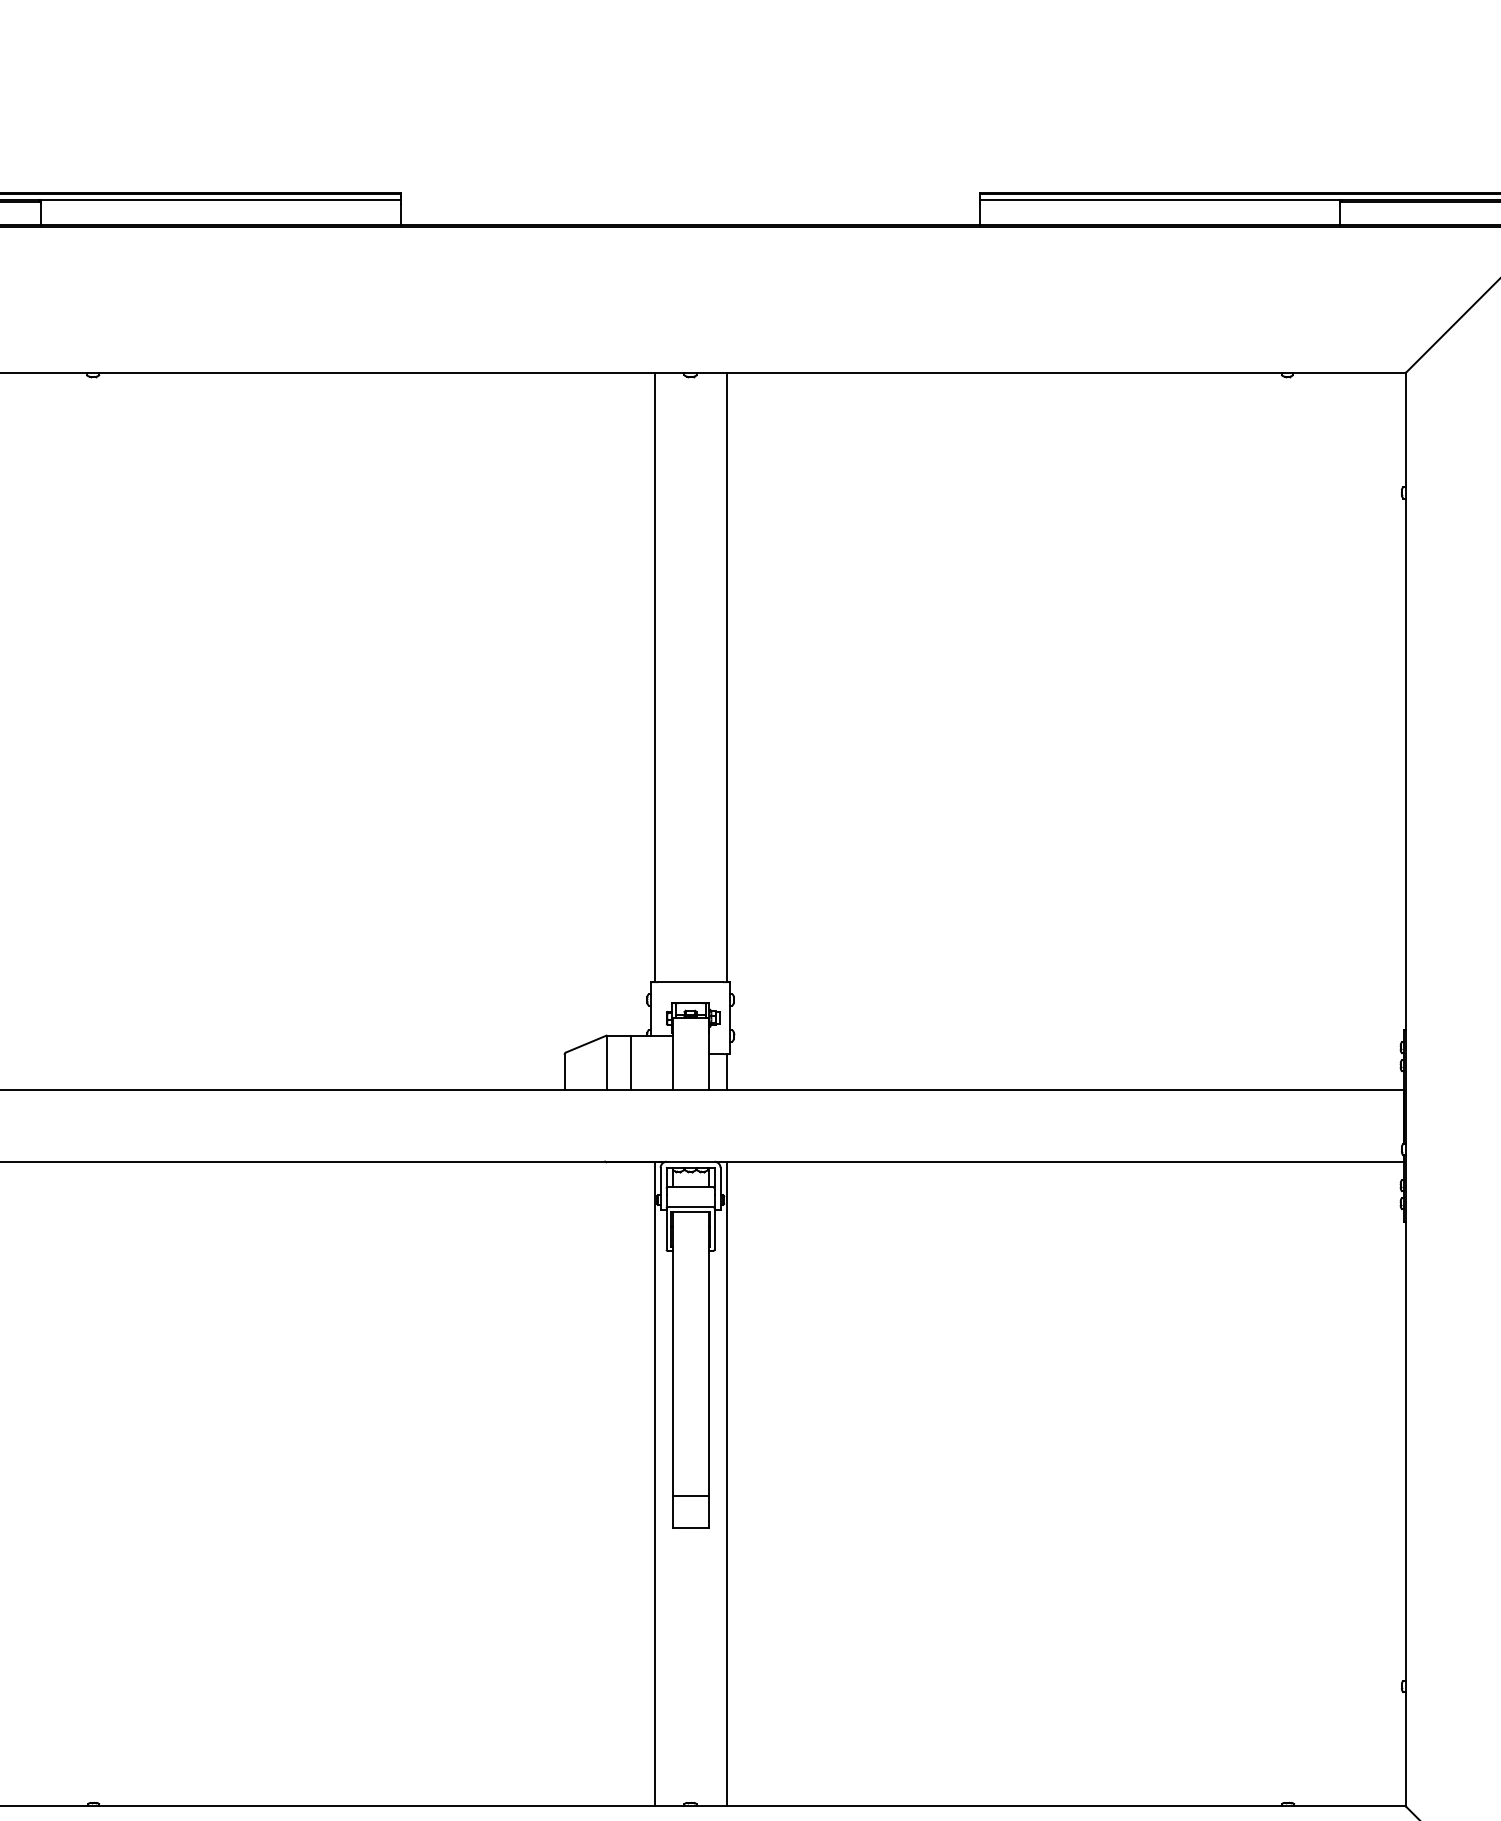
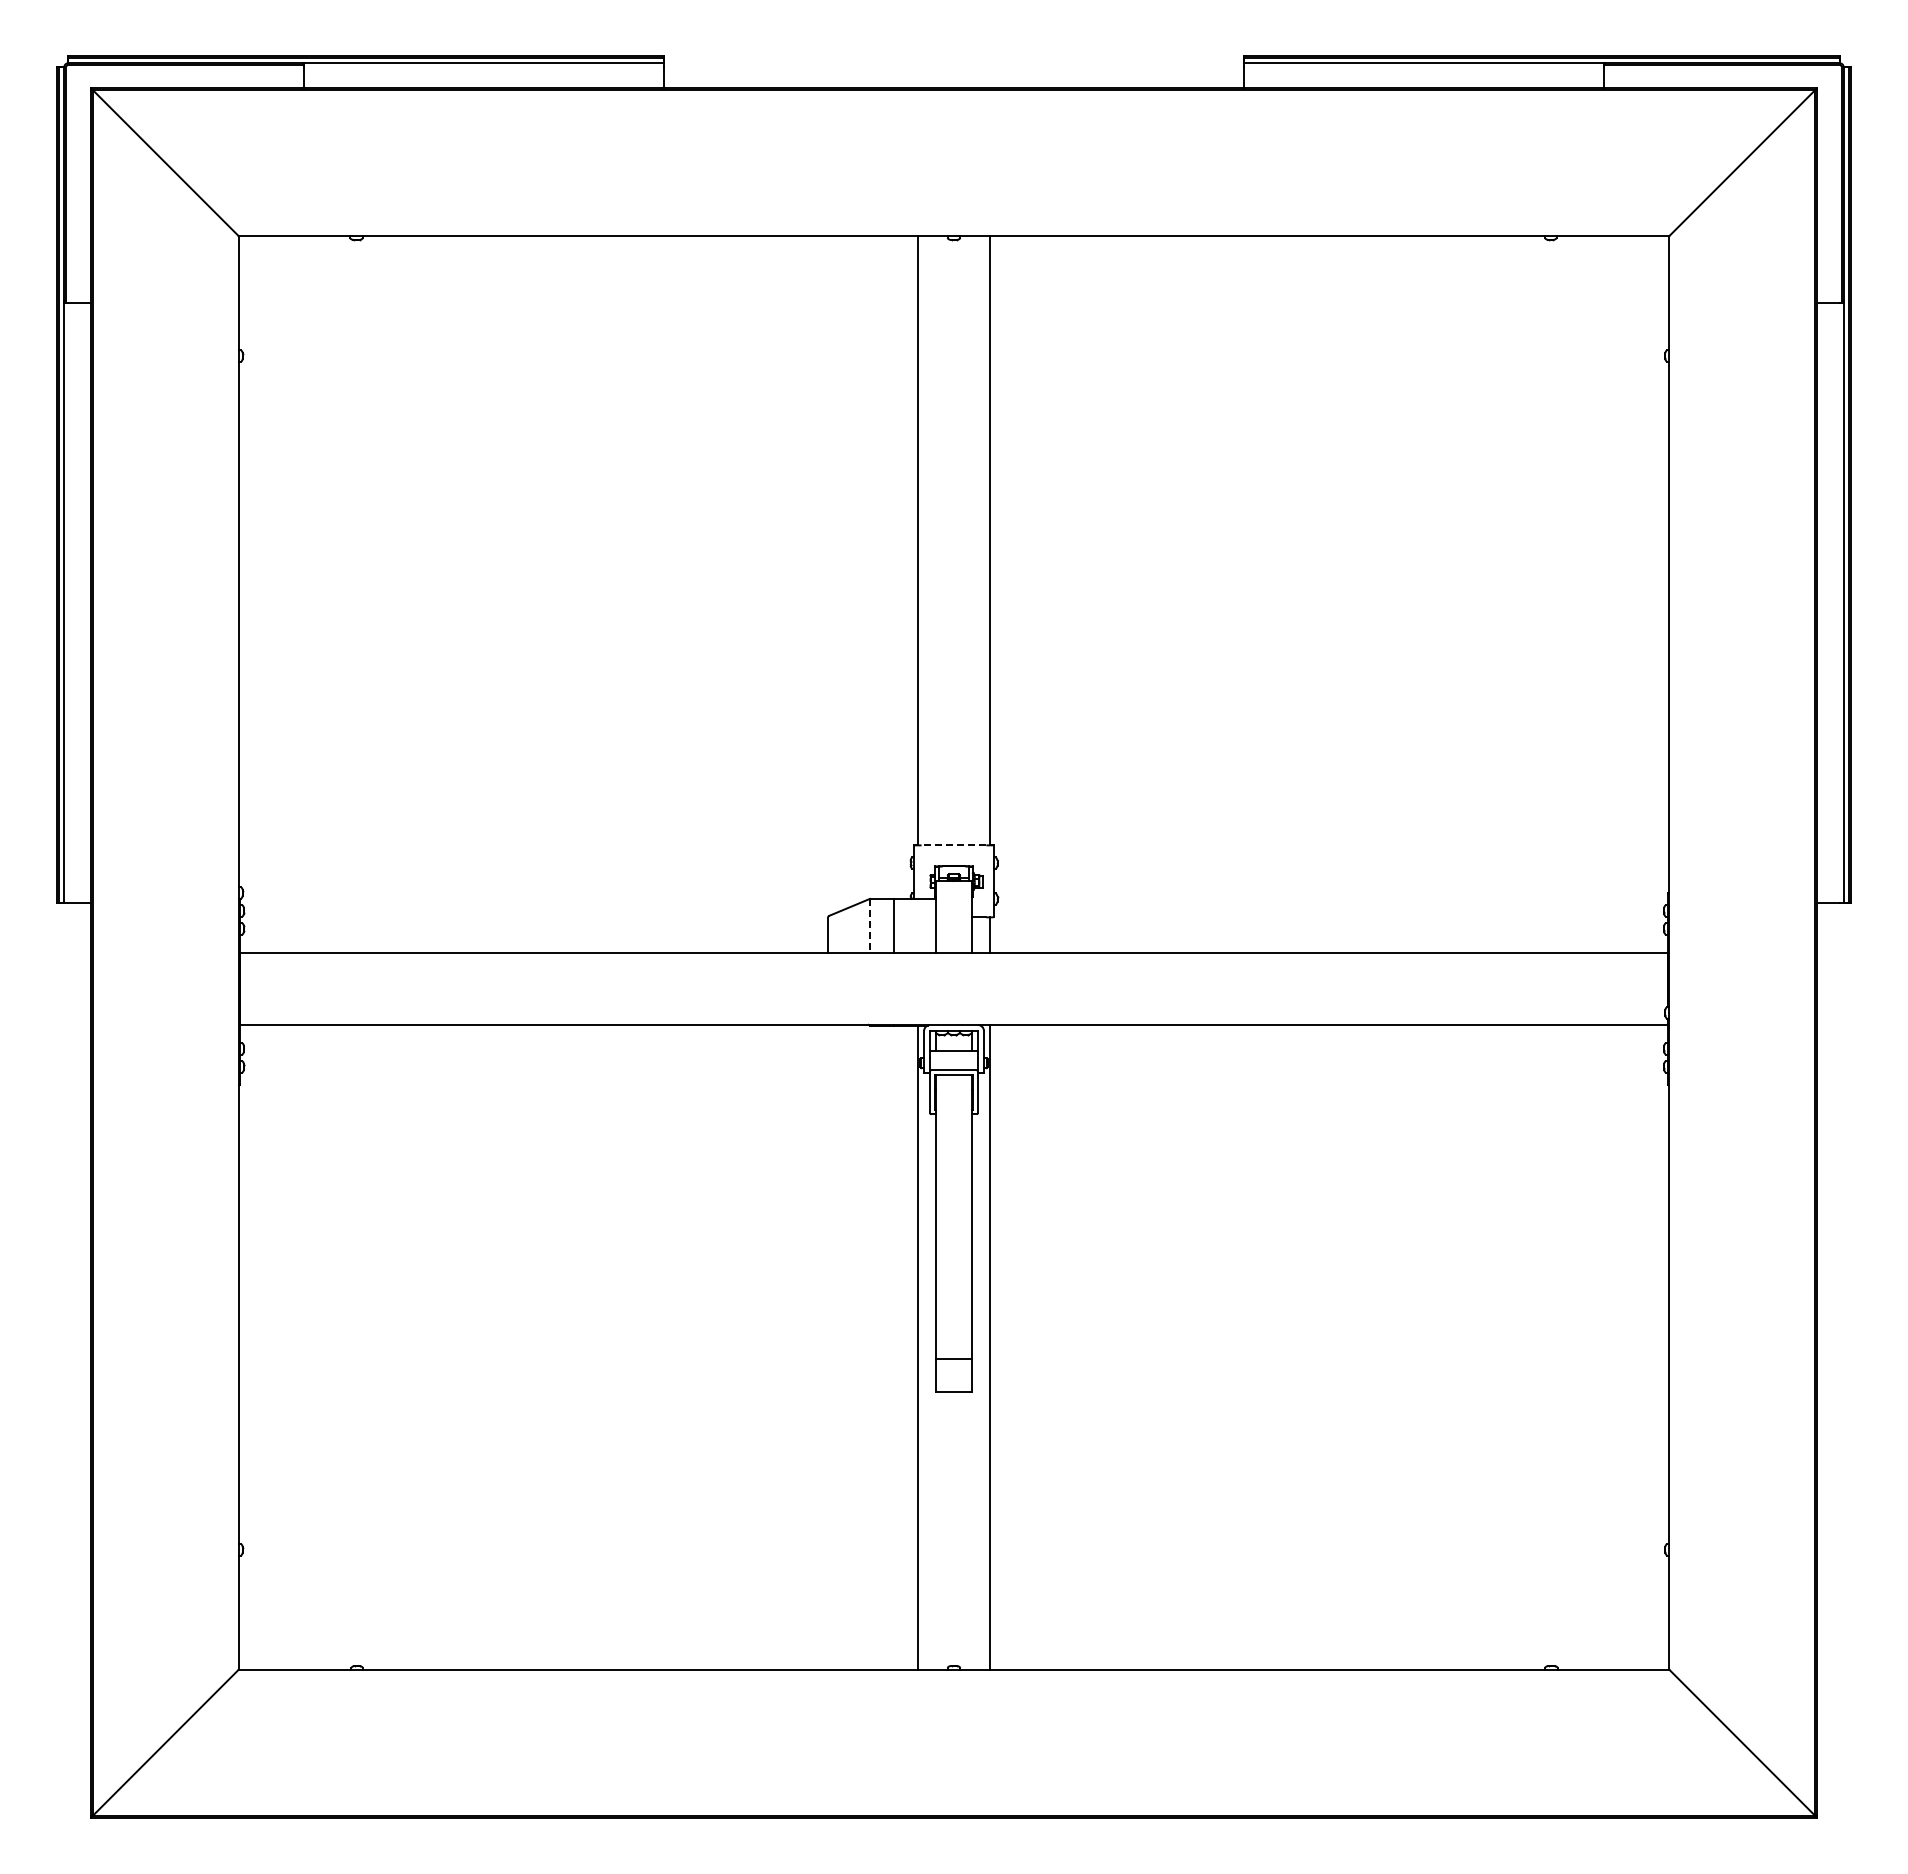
line: (690, 982) -> (953, 845), solid -> dashed
line: (606, 1062) -> (869, 925), solid -> dashed

